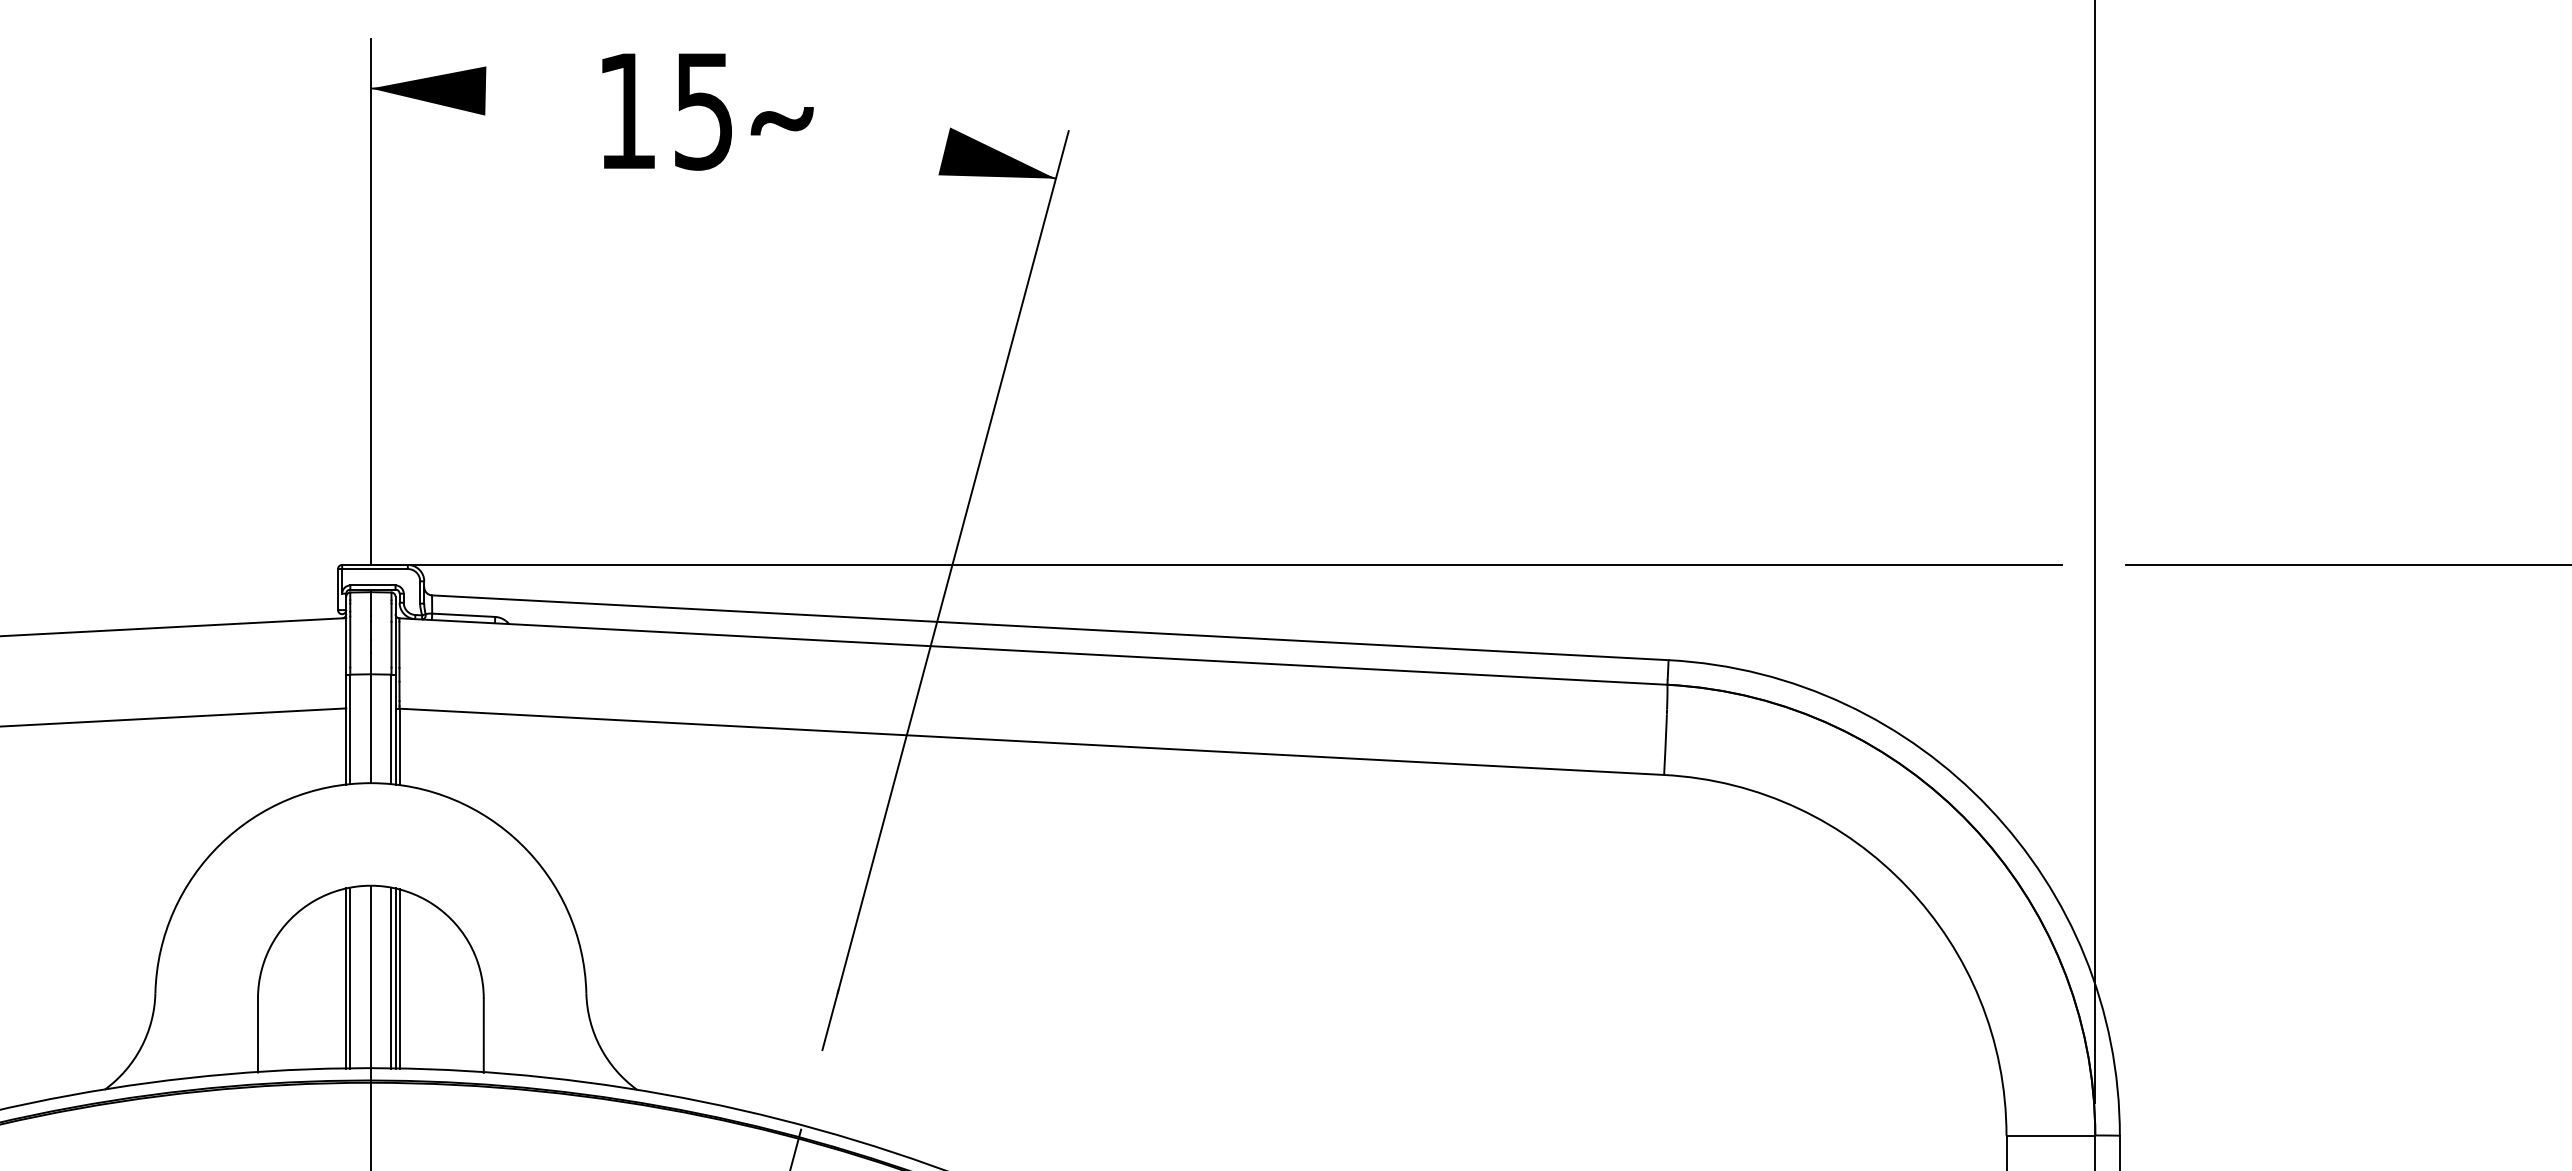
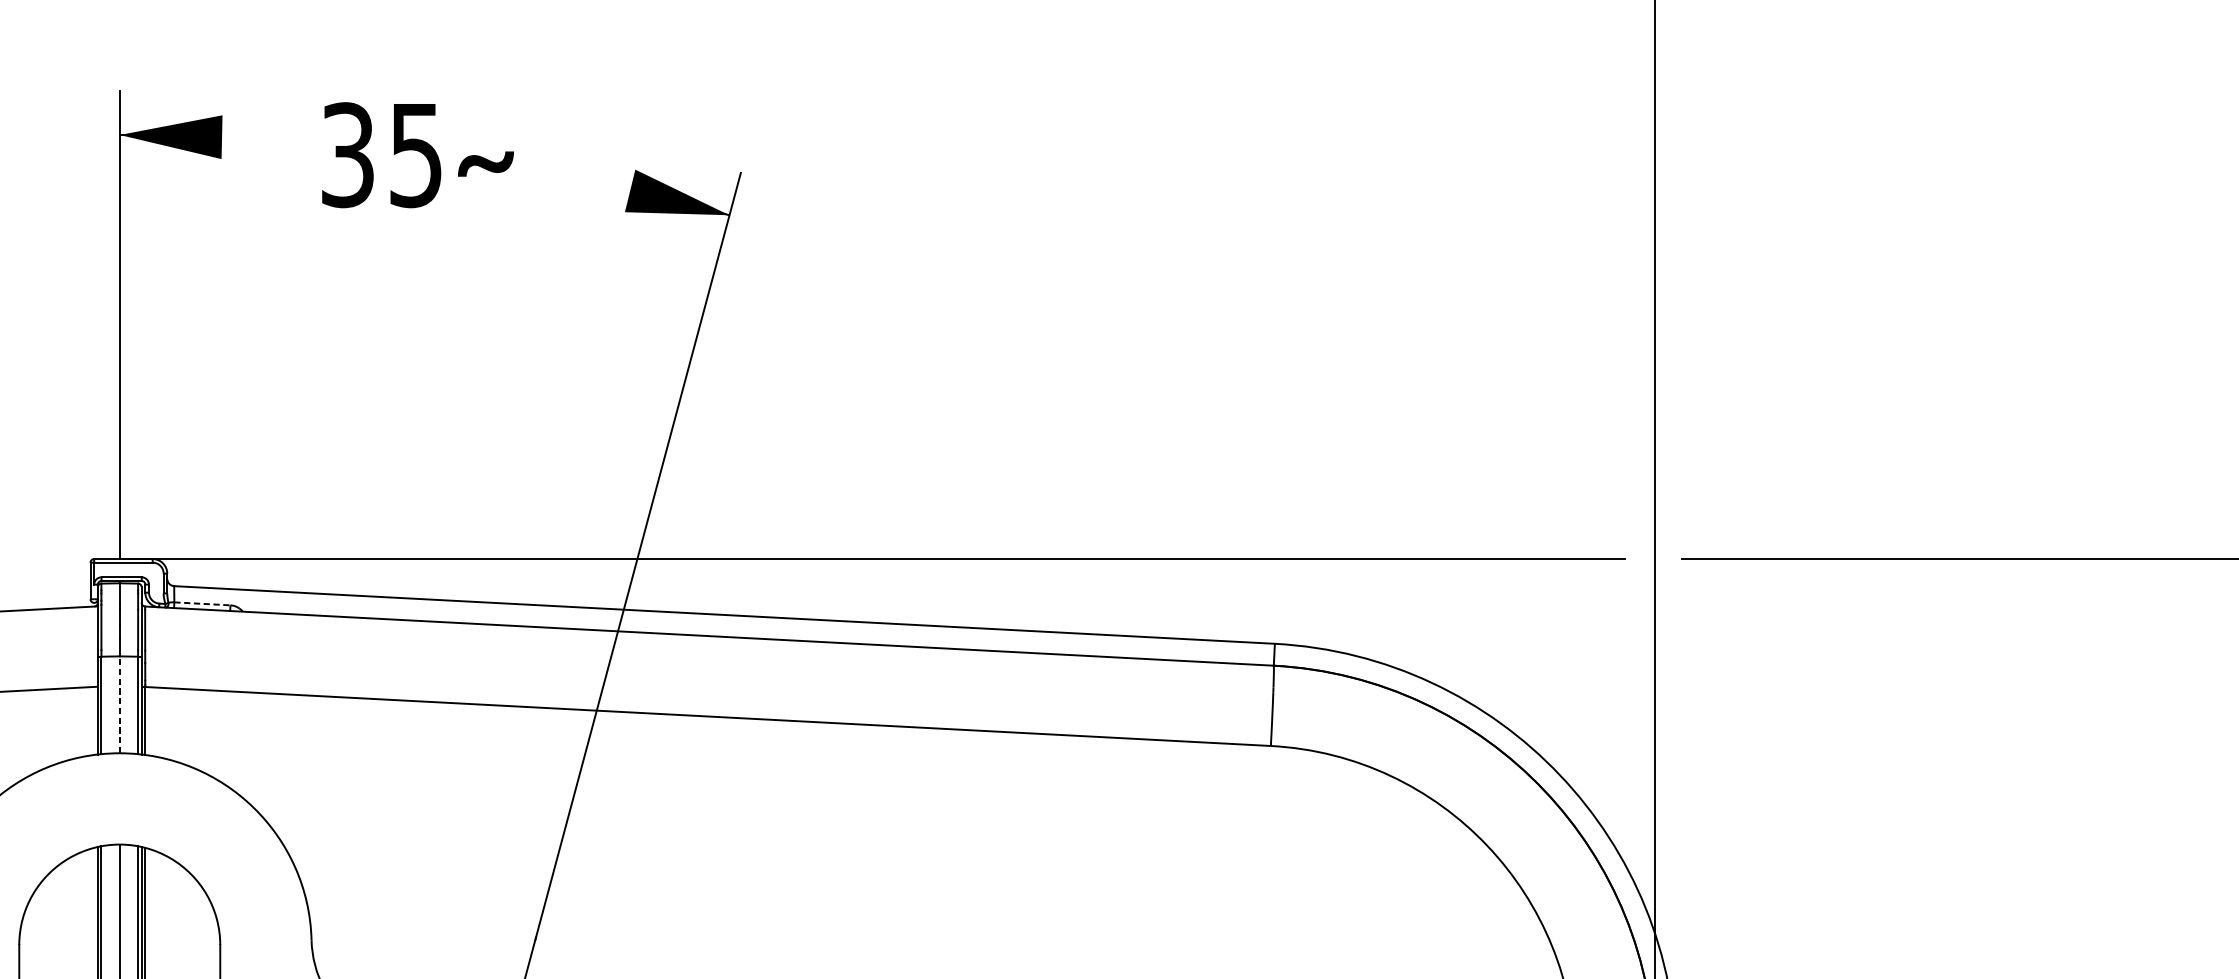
text: (627, 110) -> (348, 154), 15 -> 35
line: (463, 615) -> (202, 604), solid -> dashed
line: (370, 728) -> (119, 704), solid -> dashed

